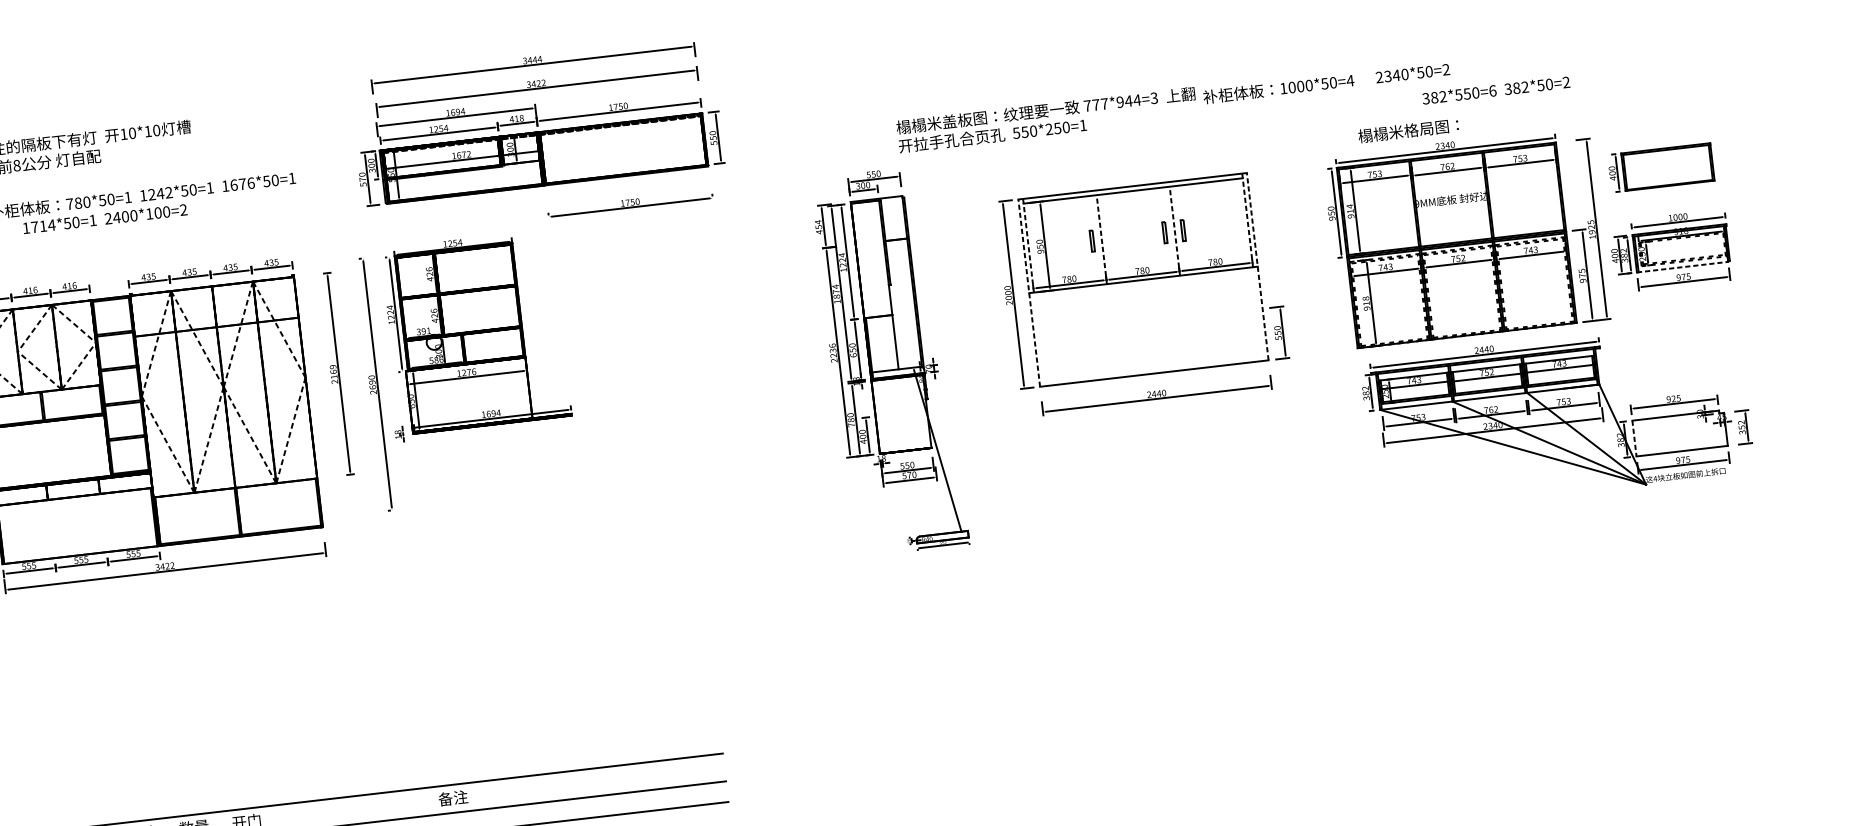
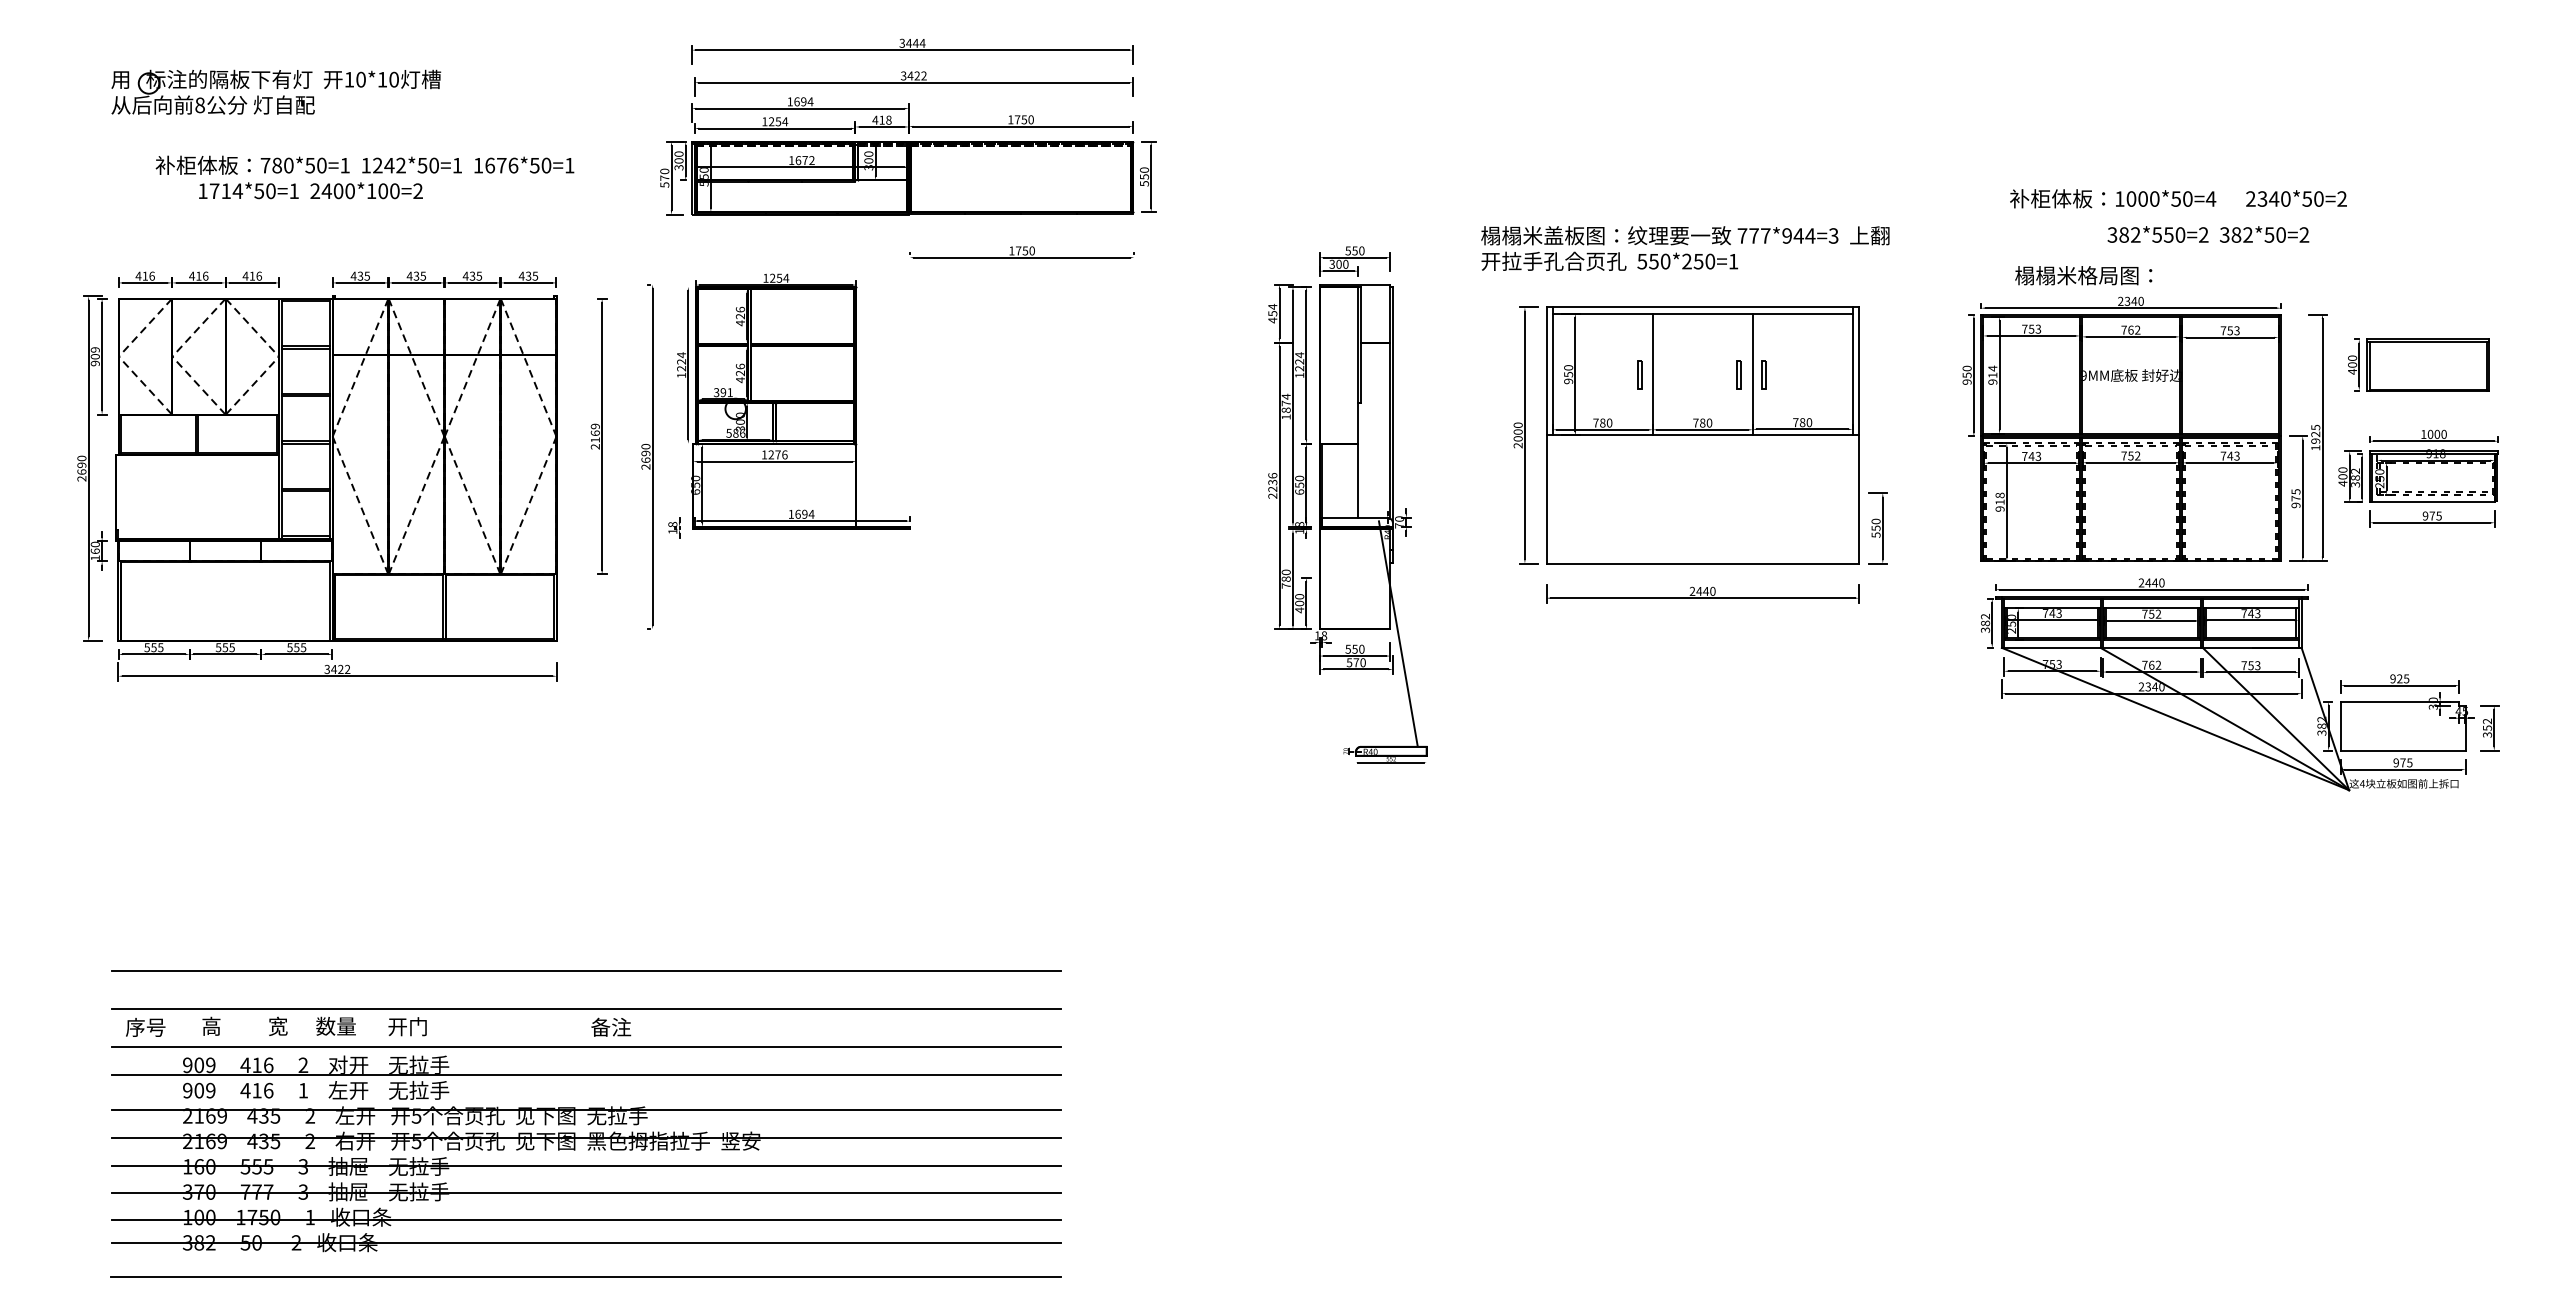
text: (1326, 83) -> (2178, 198), moved
text: (1492, 90) -> (2203, 234), 382*550=6 -> 382*550=2
text: (1047, 119) -> (1685, 248), moved
line: (1247, 219) -> (1852, 370), dashed -> solid
line: (1174, 231) -> (1752, 374), dashed -> solid
line: (1101, 239) -> (1652, 374), dashed -> solid
line: (1028, 245) -> (1552, 370), dashed -> solid
line: (1258, 265) -> (1859, 434), dashed -> solid
line: (1682, 267) -> (2432, 502), dashed -> solid
line: (1029, 292) -> (1546, 434), dashed -> solid
line: (1634, 438) -> (2340, 726), dashed -> solid
line: (372, 766) -> (586, 971), added
text: (453, 797) -> (611, 1026), moved

